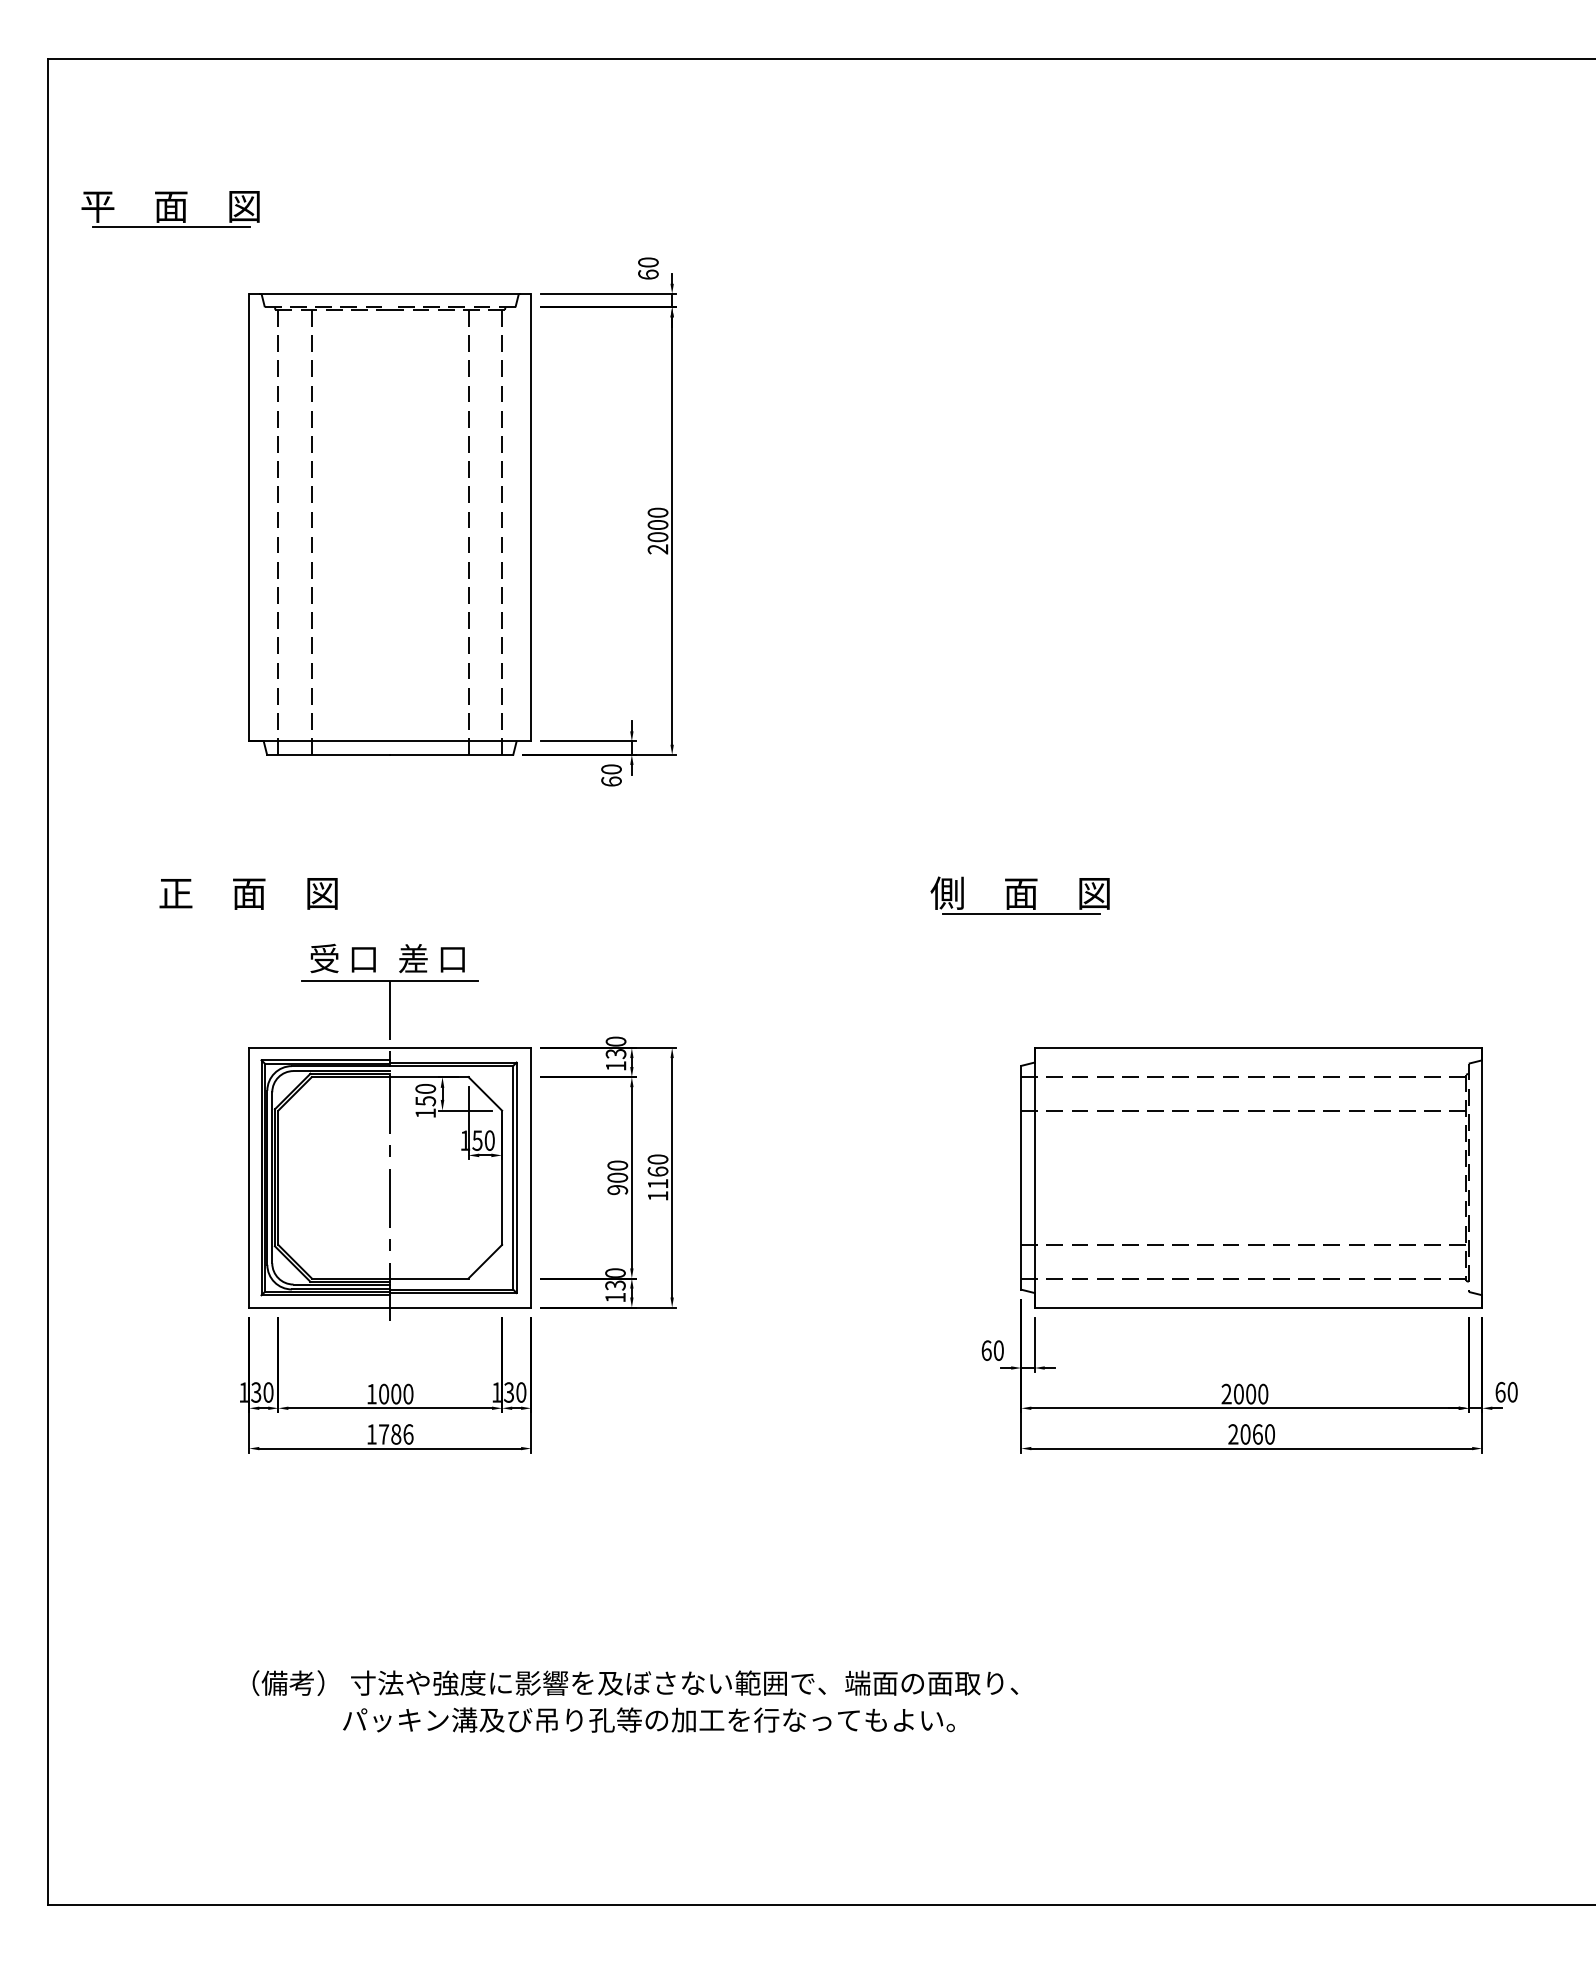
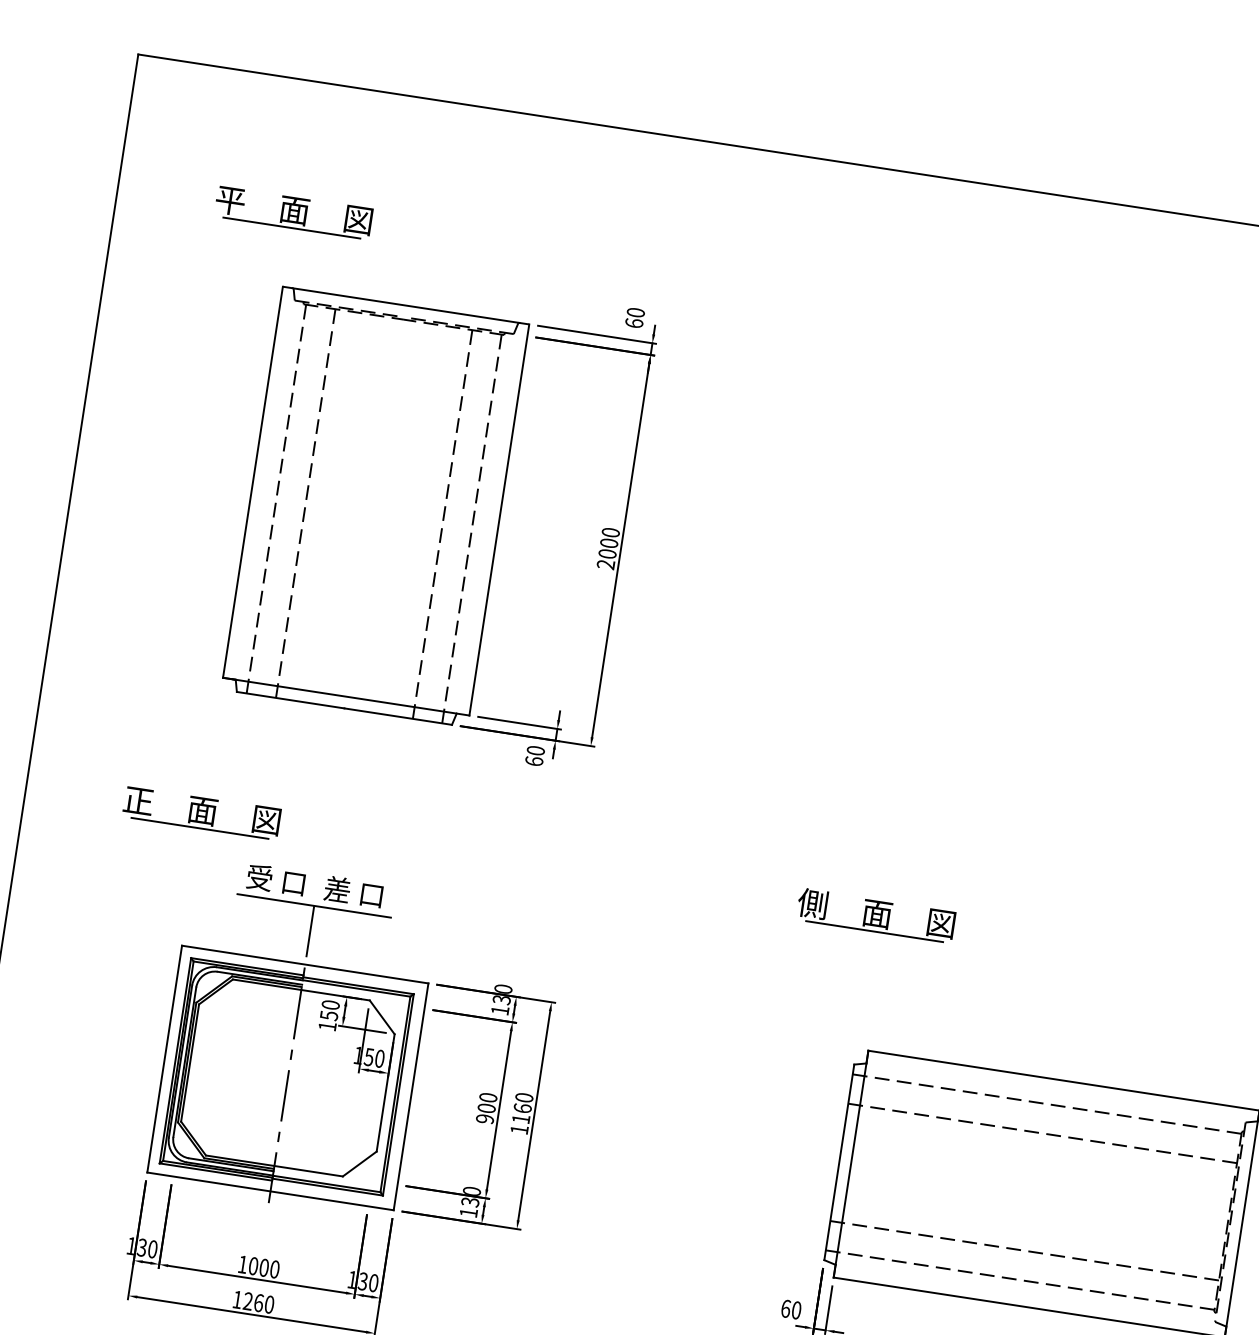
part: (170, 209) -> (293, 212), moved
line: (248, 913) -> (199, 828), added
text: (396, 1434) -> (259, 1303), 1786 -> 1260

